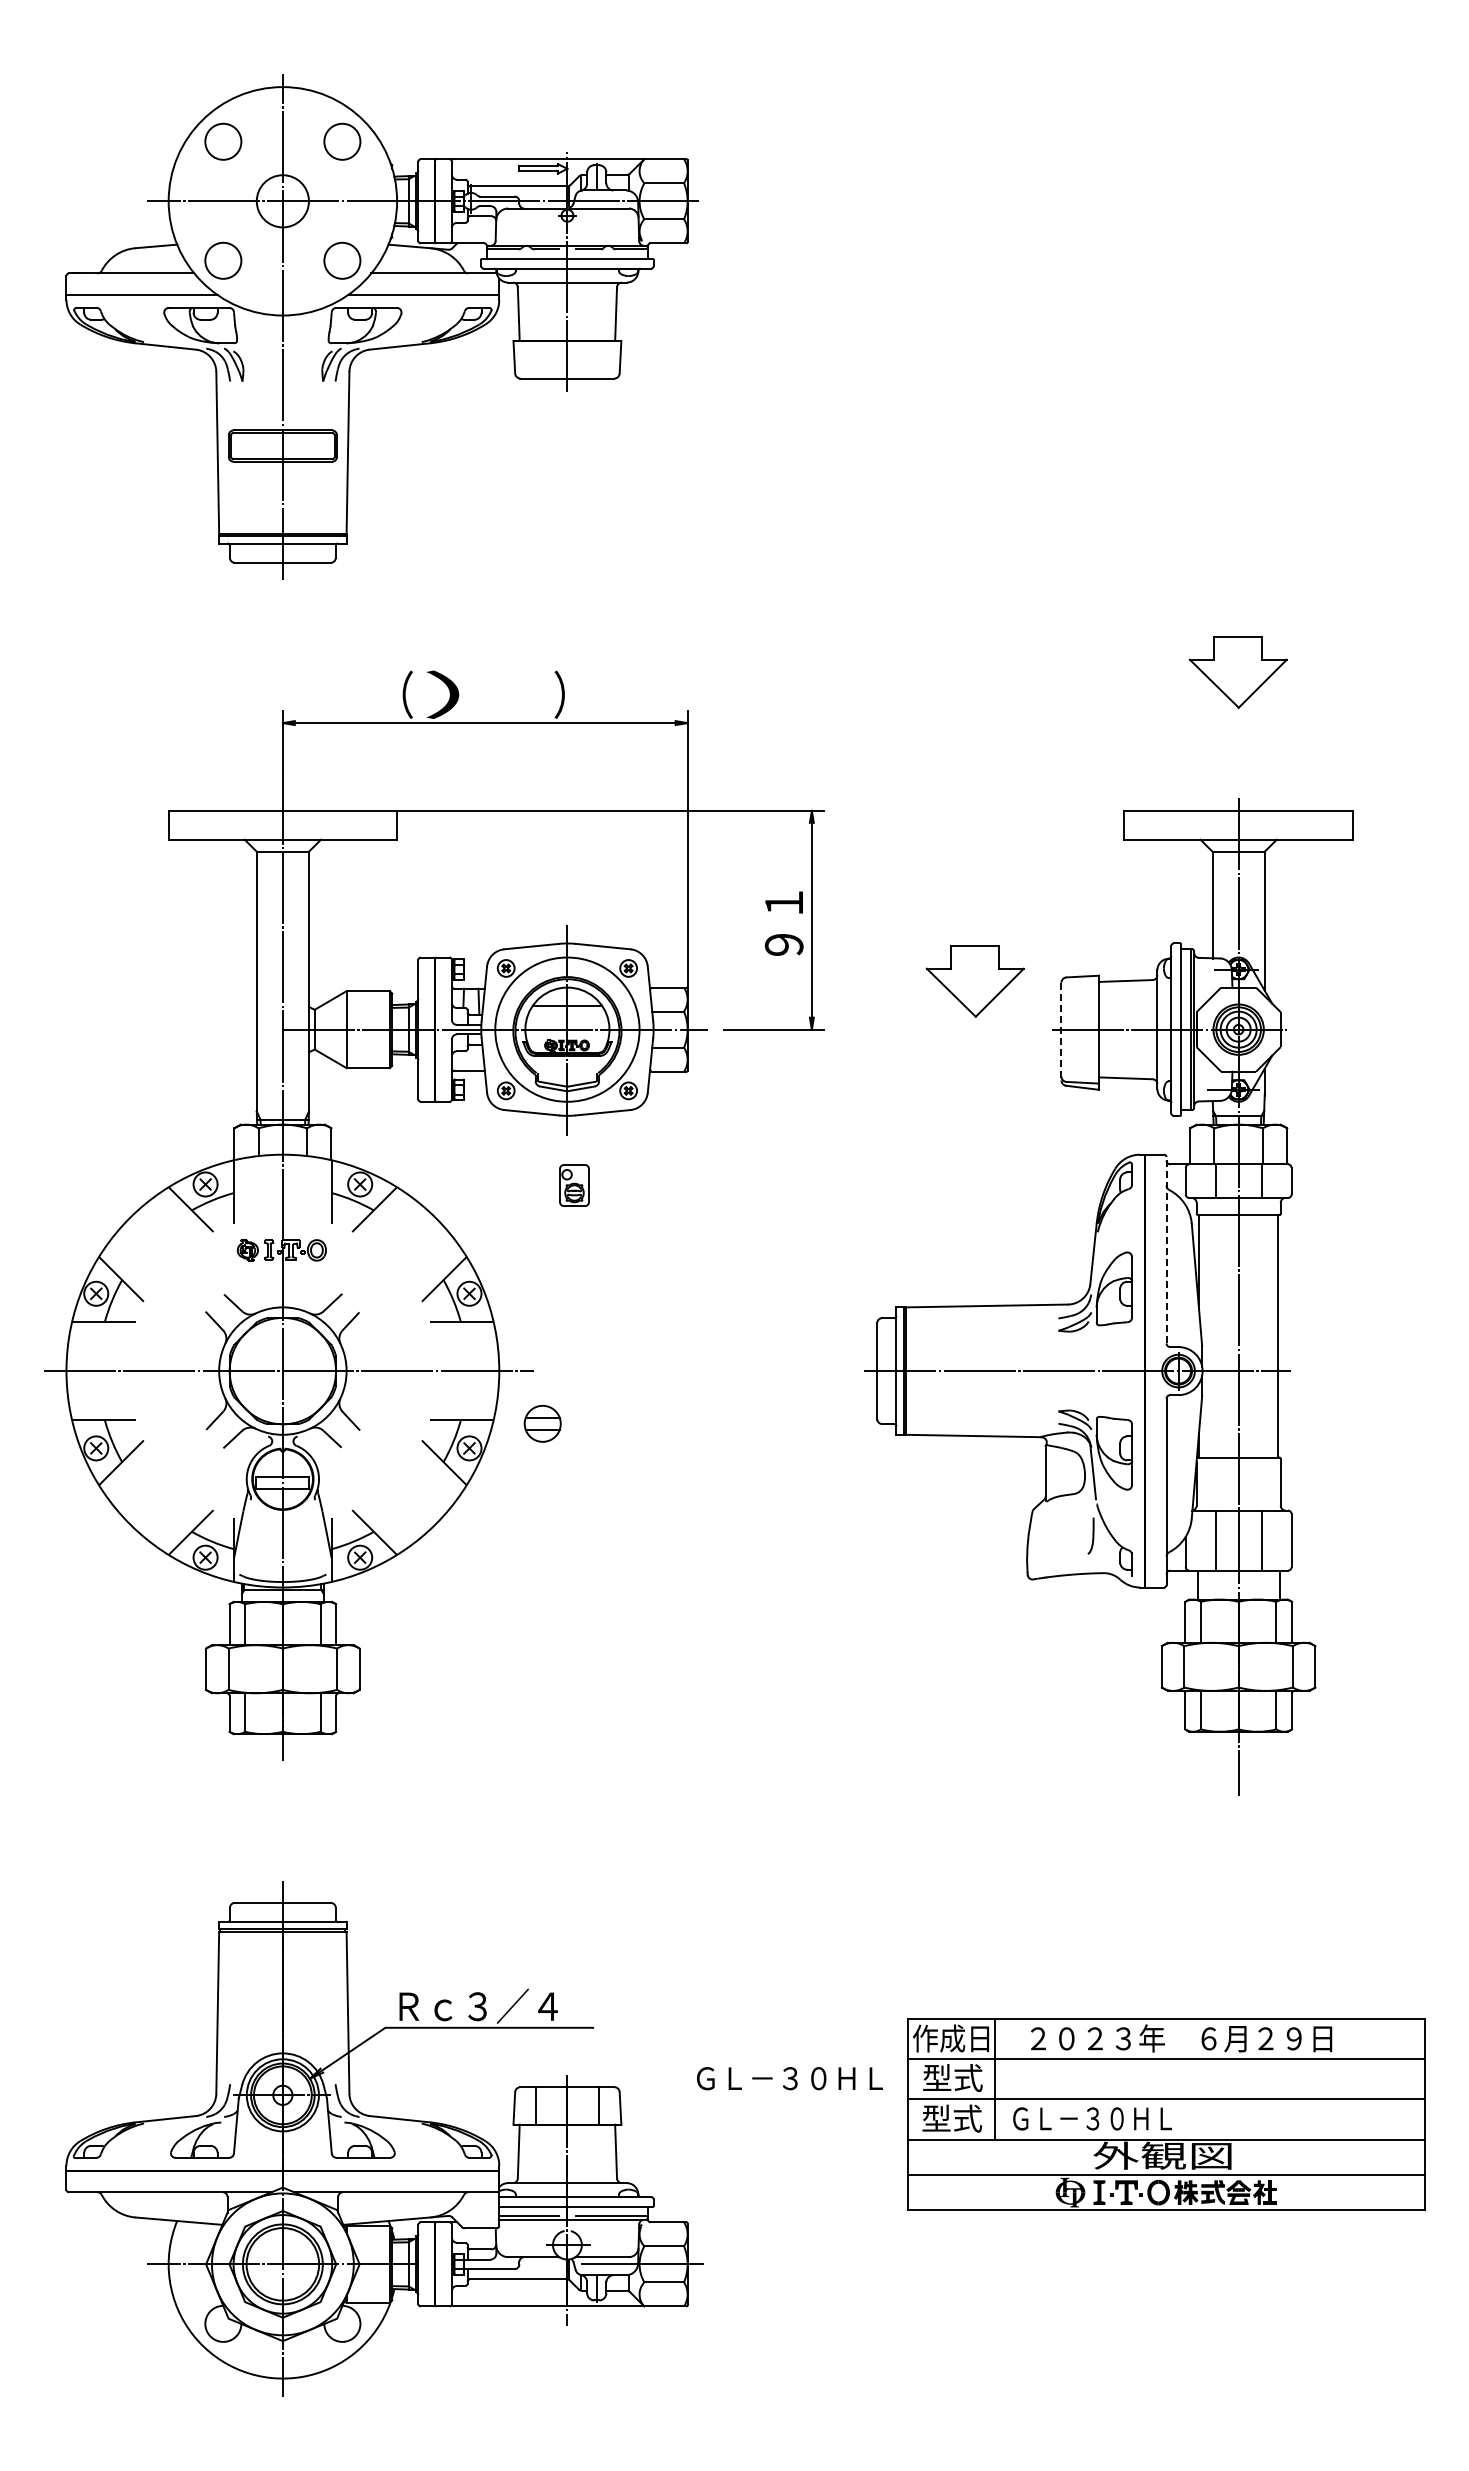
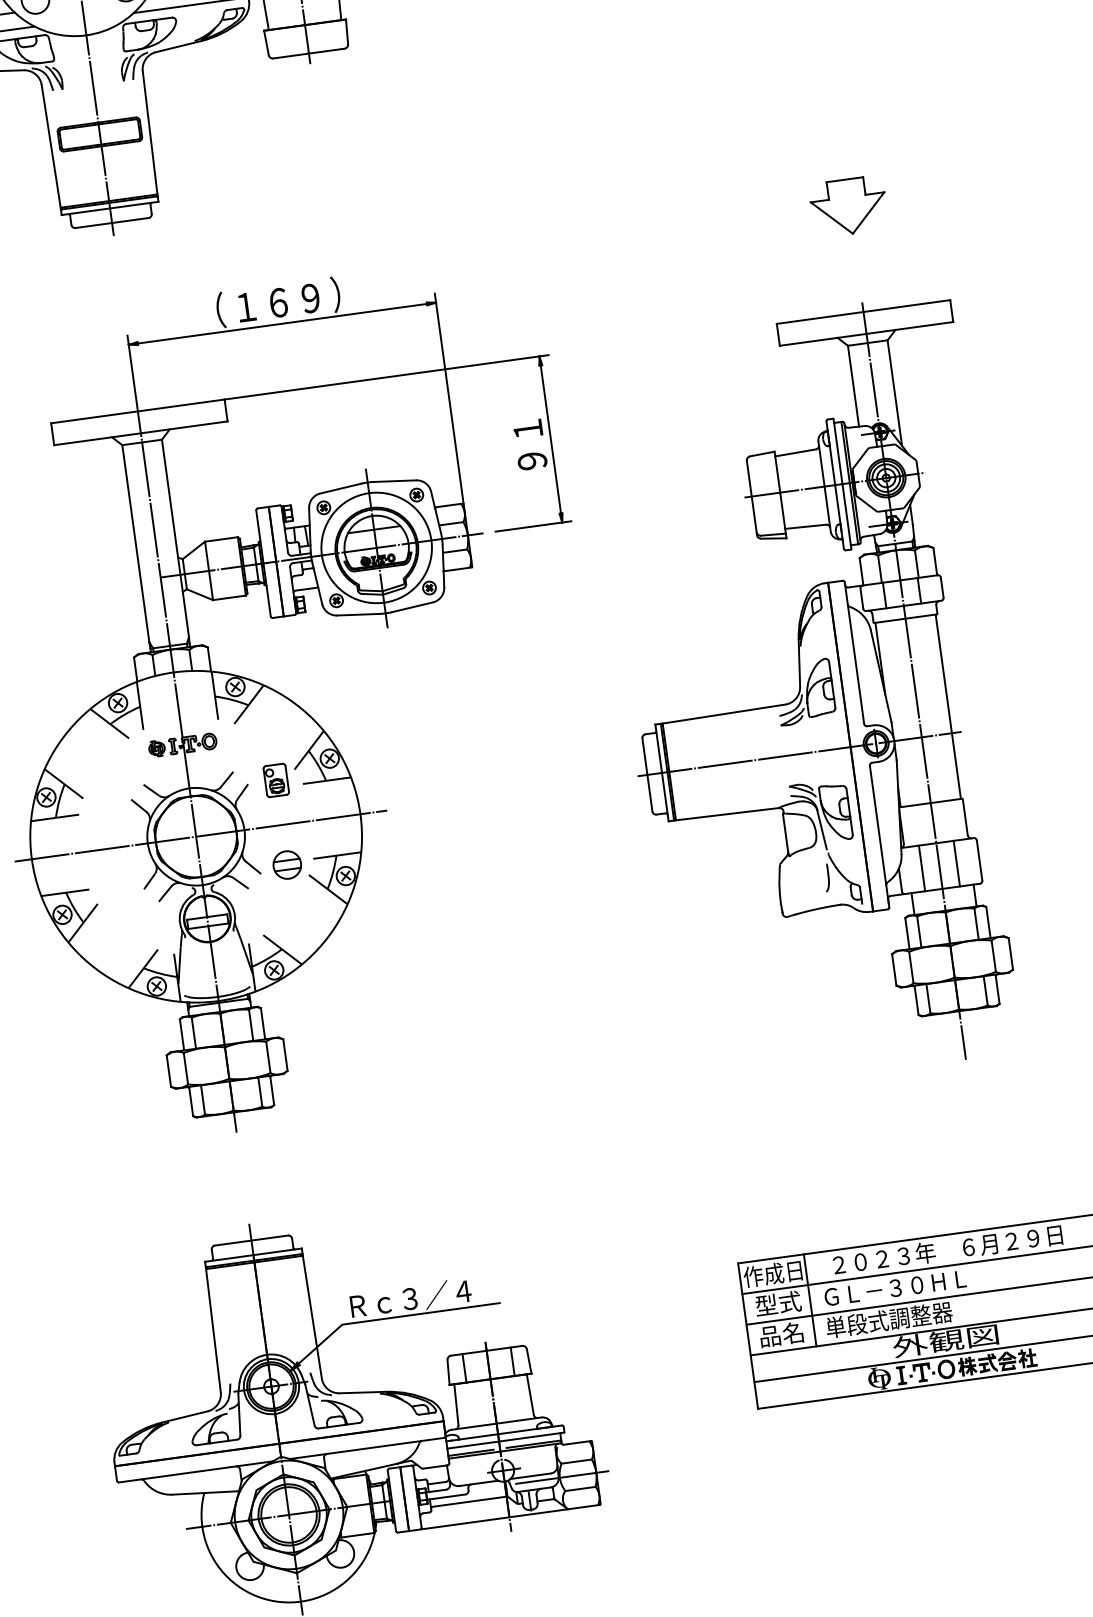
text: (481, 694) -> (276, 302), ） -> １６９
part: (974, 981) -> (680, 469), removed
line: (1061, 1031) -> (751, 497), dashed -> solid
part: (574, 1185) -> (276, 780), moved
line: (1166, 1249) -> (854, 652), dashed -> solid
part: (542, 1423) -> (287, 864), moved
text: (789, 2078) -> (895, 1288), moved
text: (952, 2118) -> (782, 1334), 型式 -> 品名
text: (1093, 2118) -> (889, 1319), ＧＬ－３０ＨＬ -> 単段式調整器

